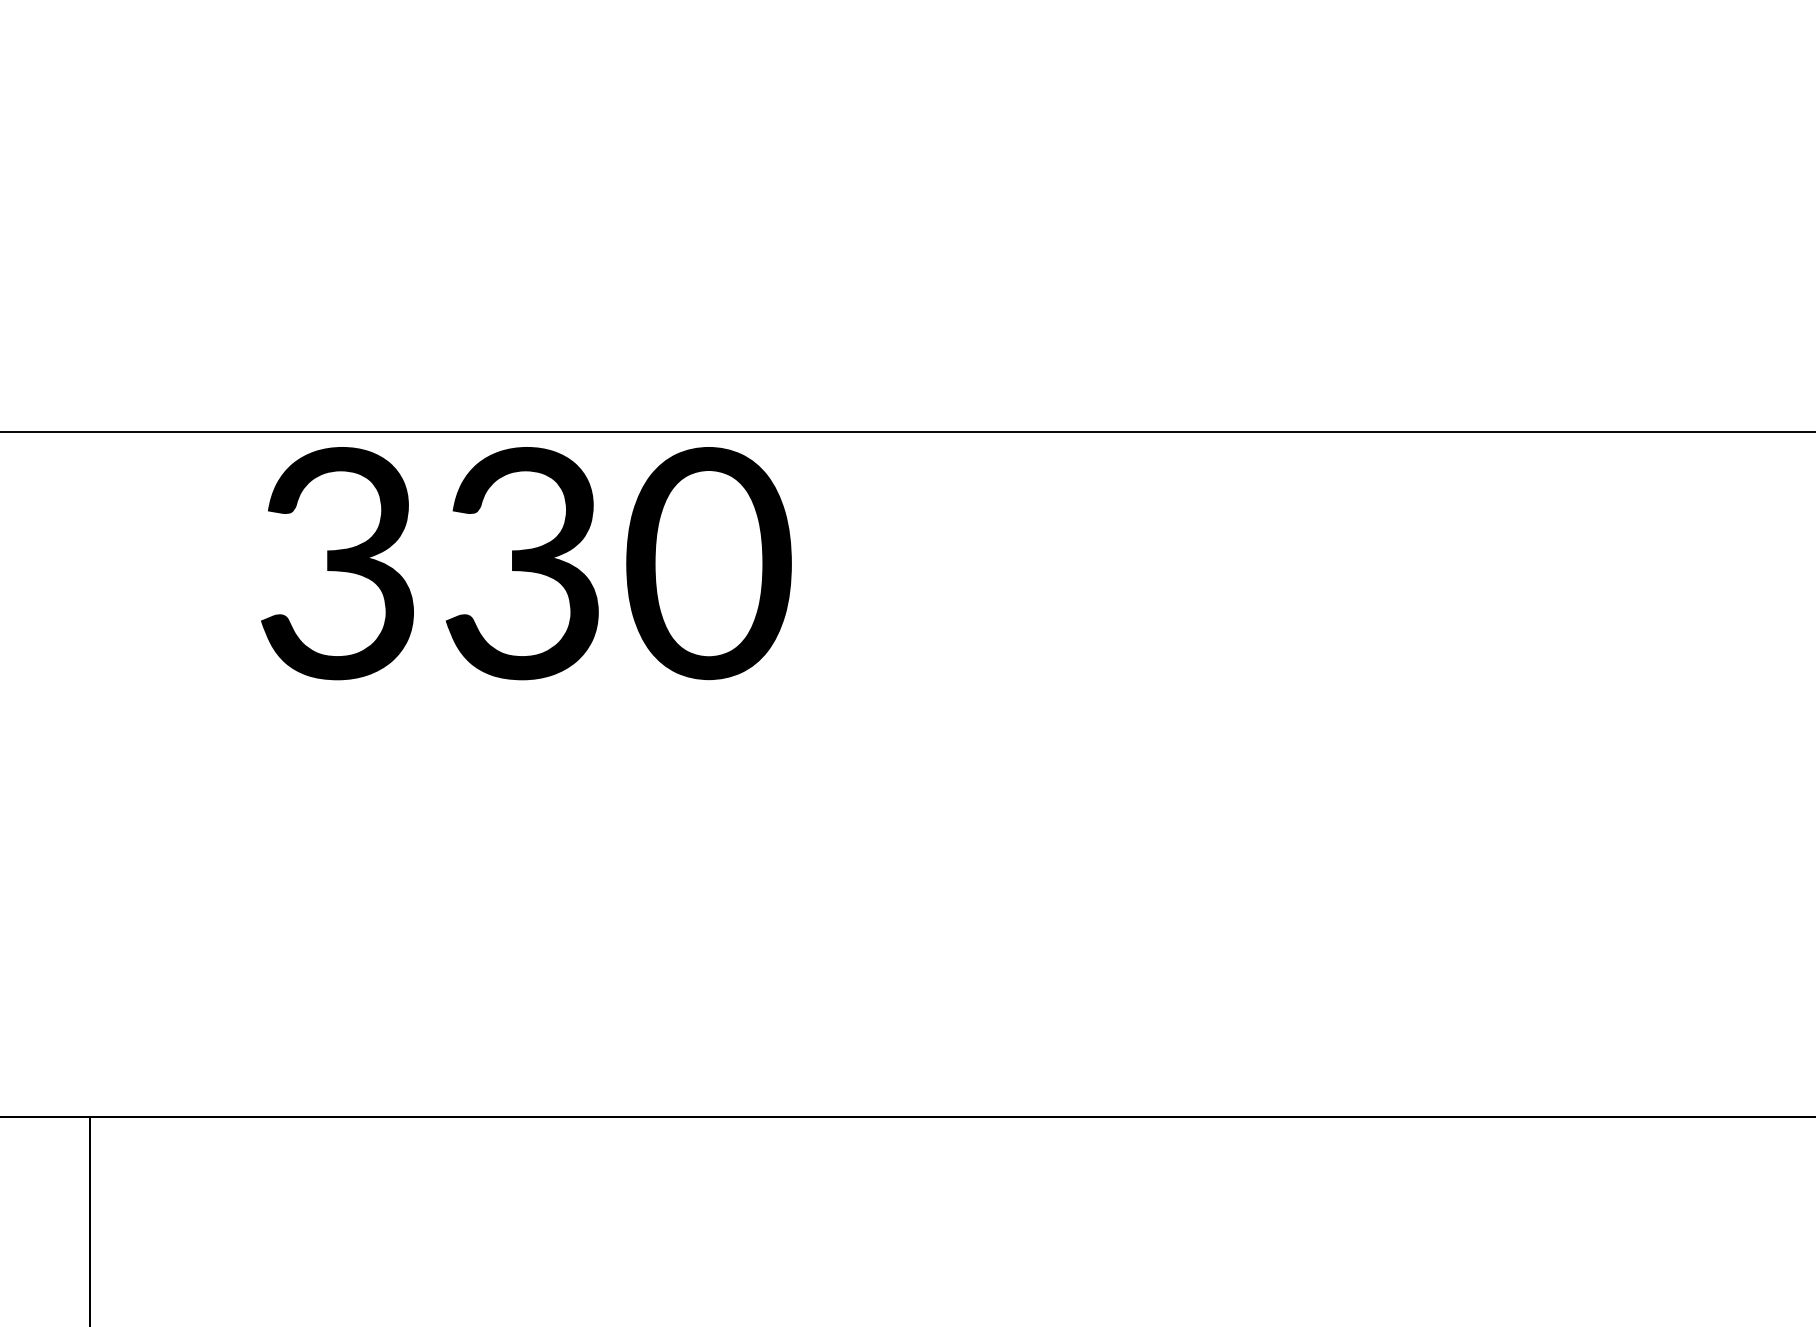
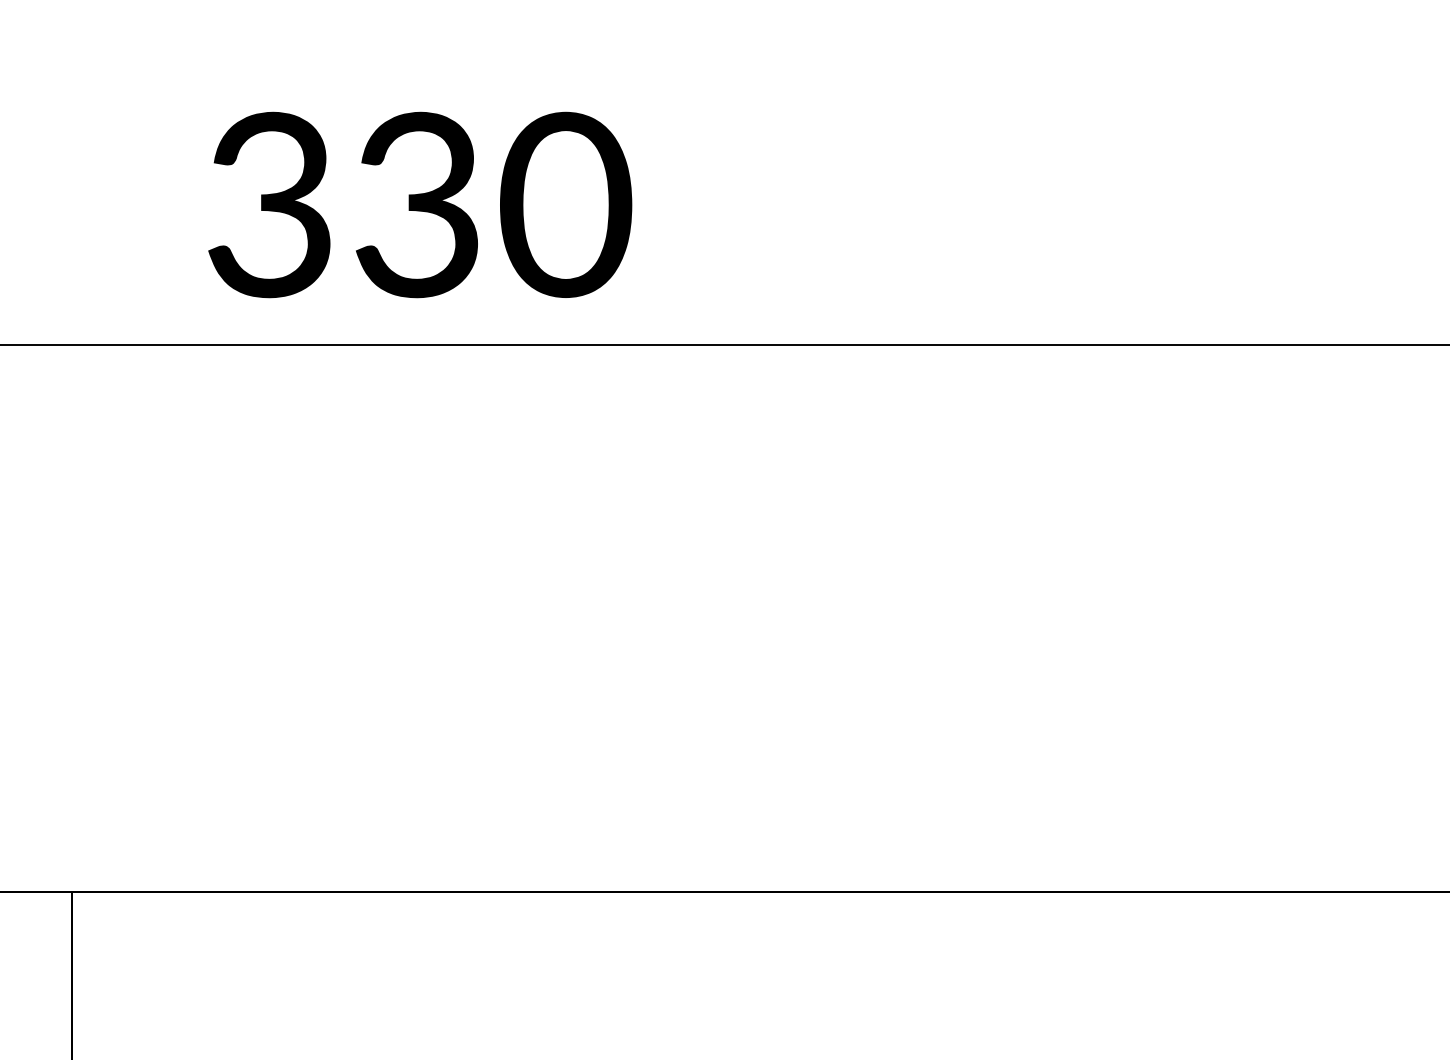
text: (526, 563) -> (420, 204), moved

